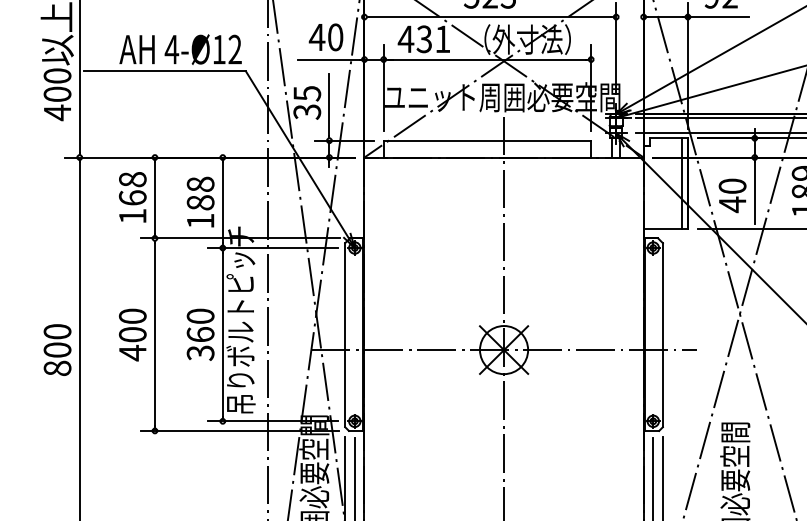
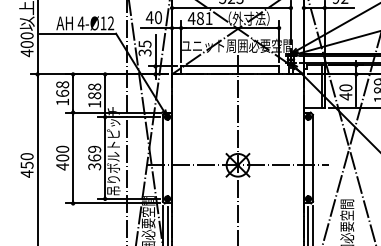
text: (422, 39) -> (199, 18), 431 -> 481
text: (200, 314) -> (94, 148), 360 -> 369
text: (56, 358) -> (26, 169), 800 -> 450

